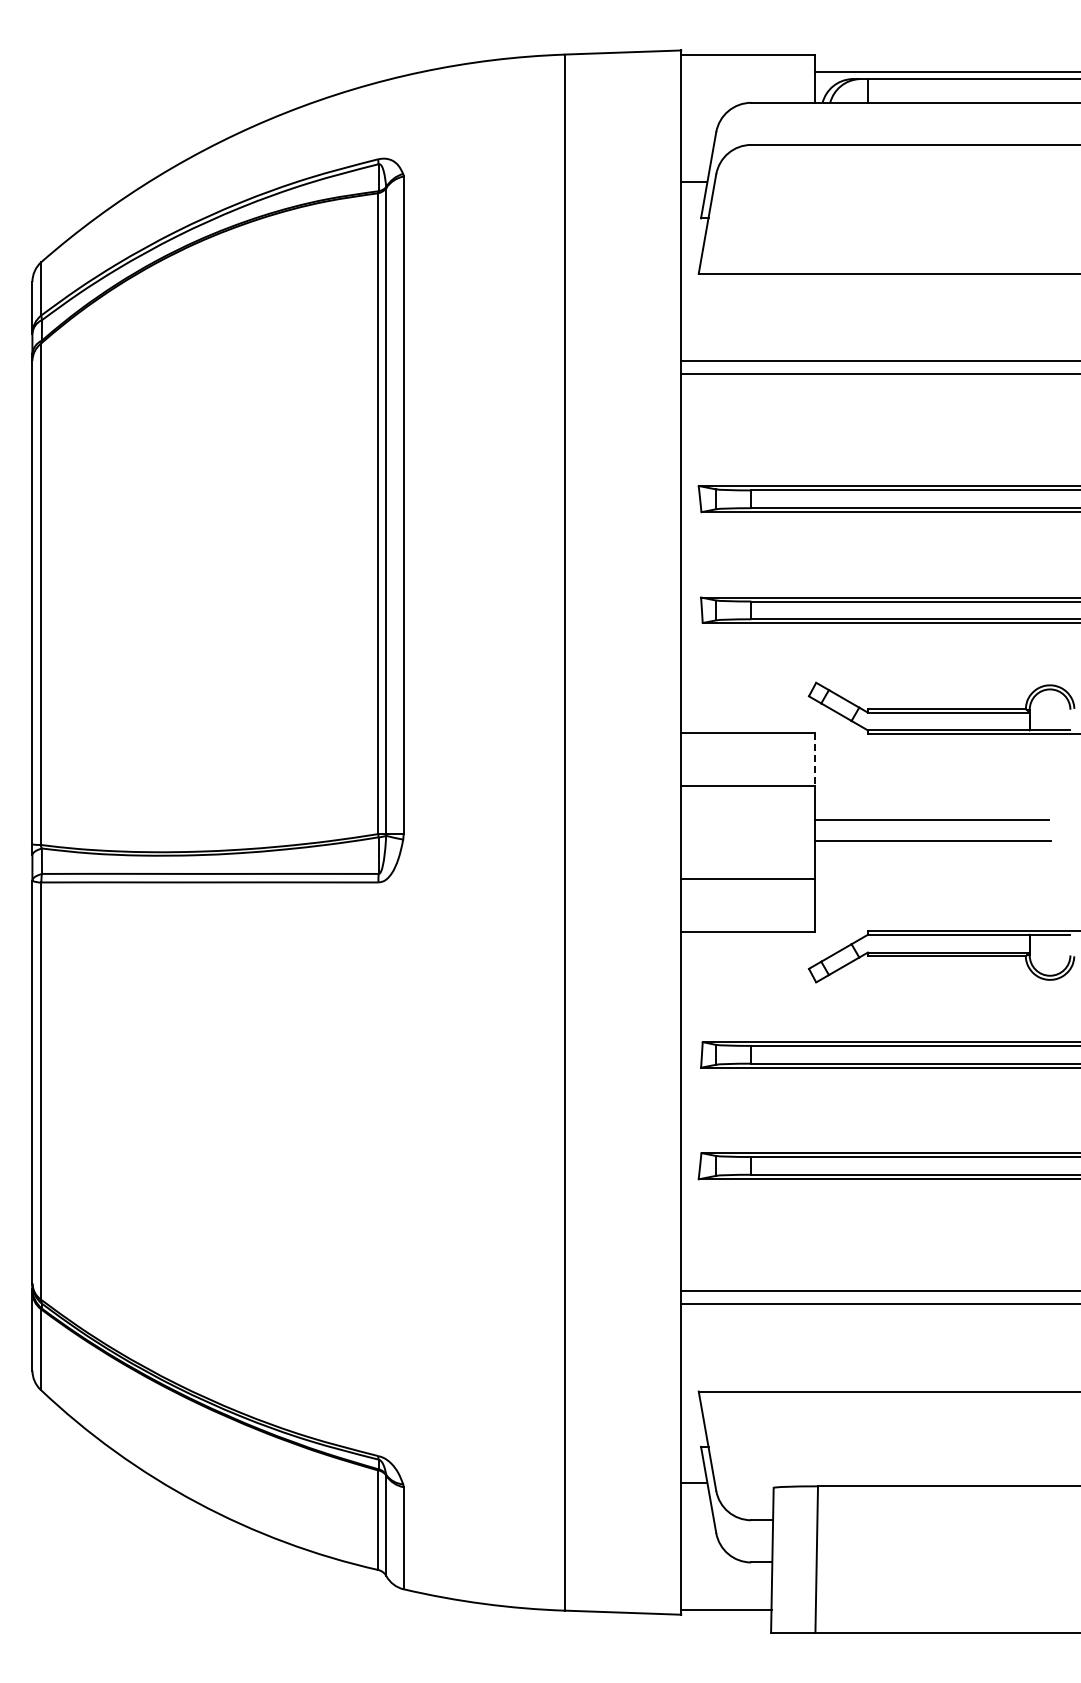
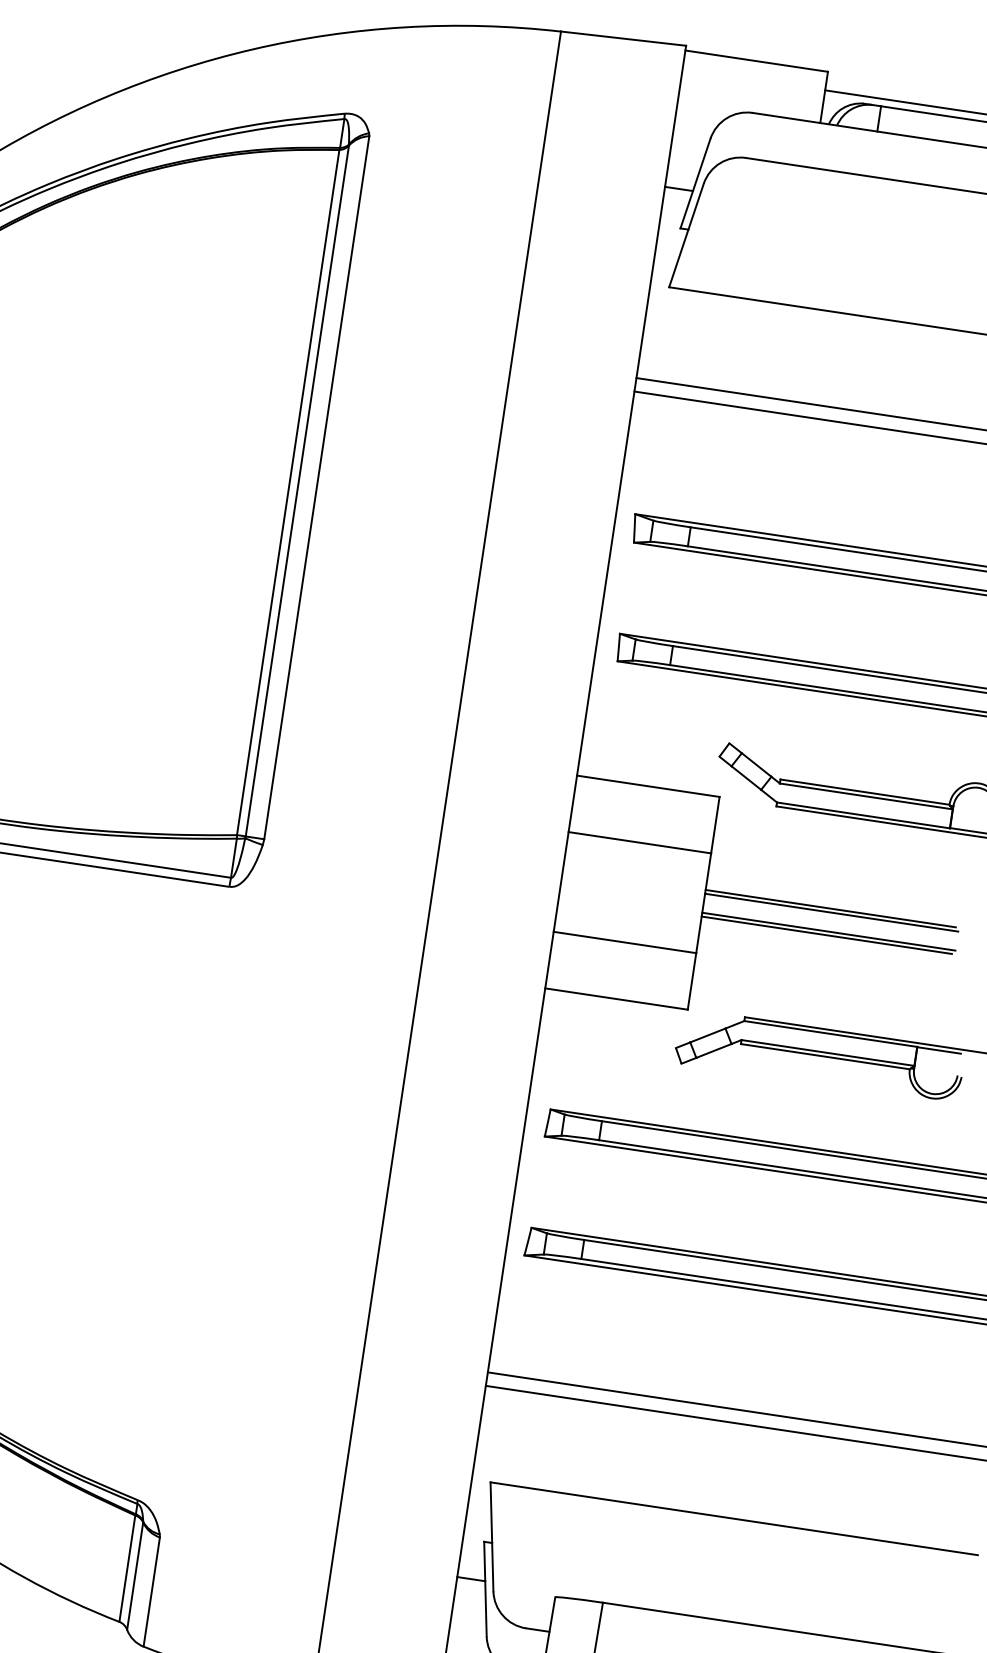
line: (814, 760) -> (715, 826), dashed -> solid
line: (932, 823) -> (831, 912), added
line: (931, 845) -> (826, 935), added

